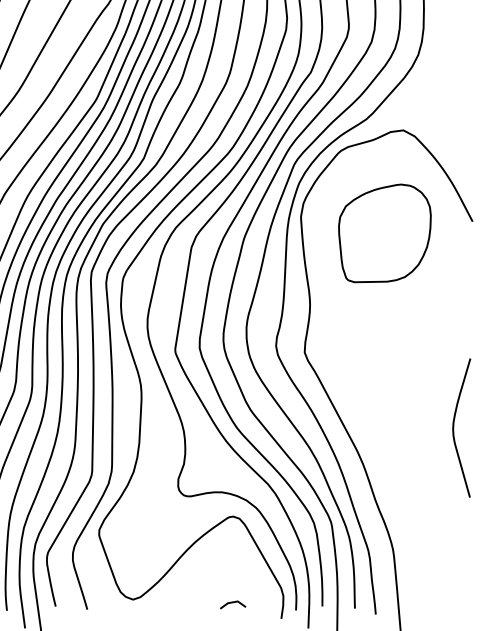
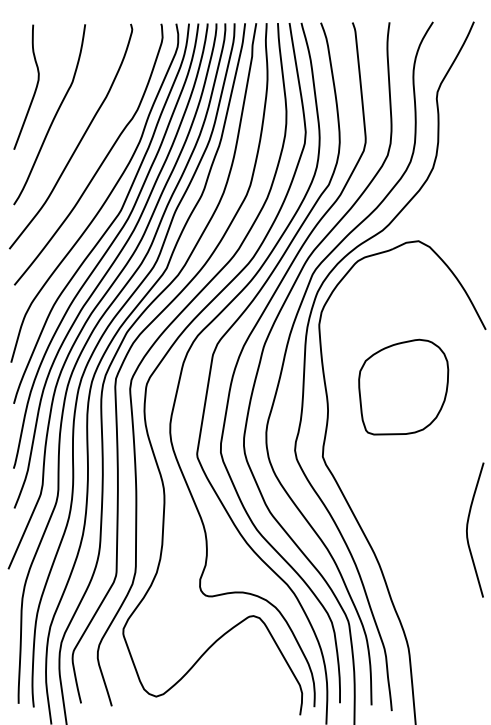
part: (384, 232) -> (403, 386), moved
line: (233, 603) -> (253, 700), removed

